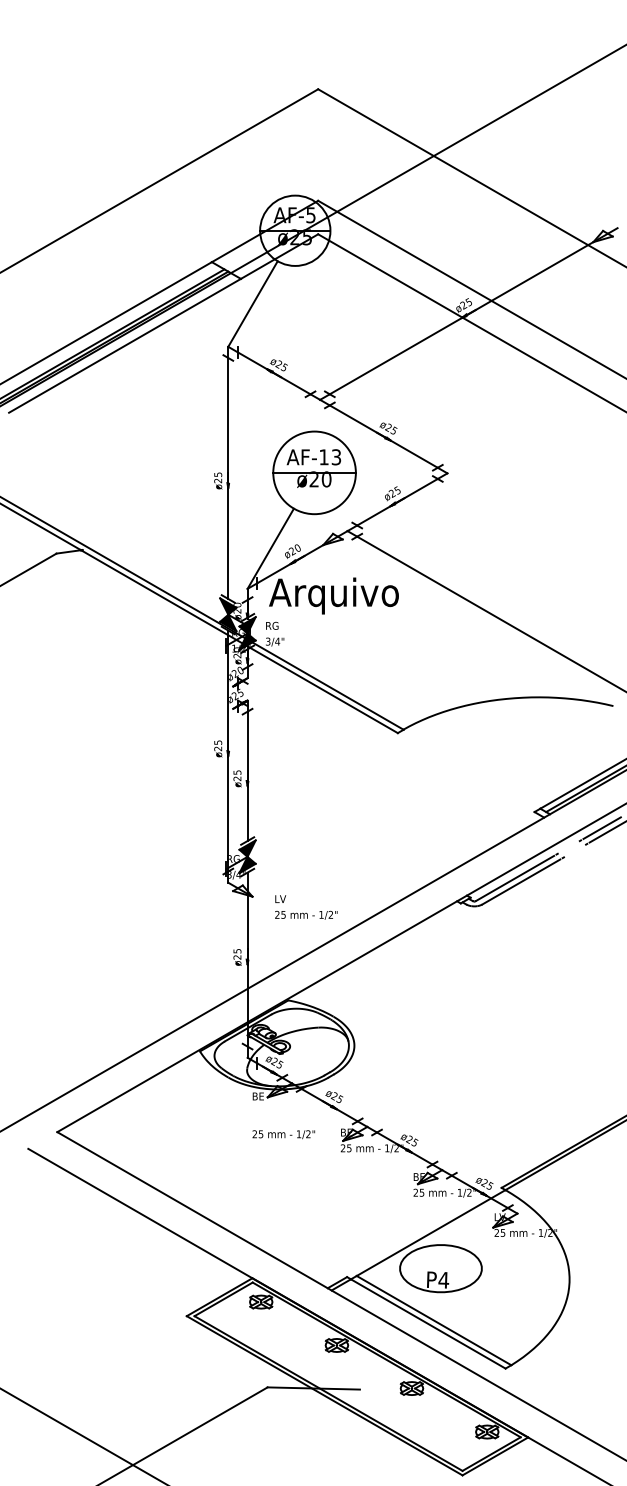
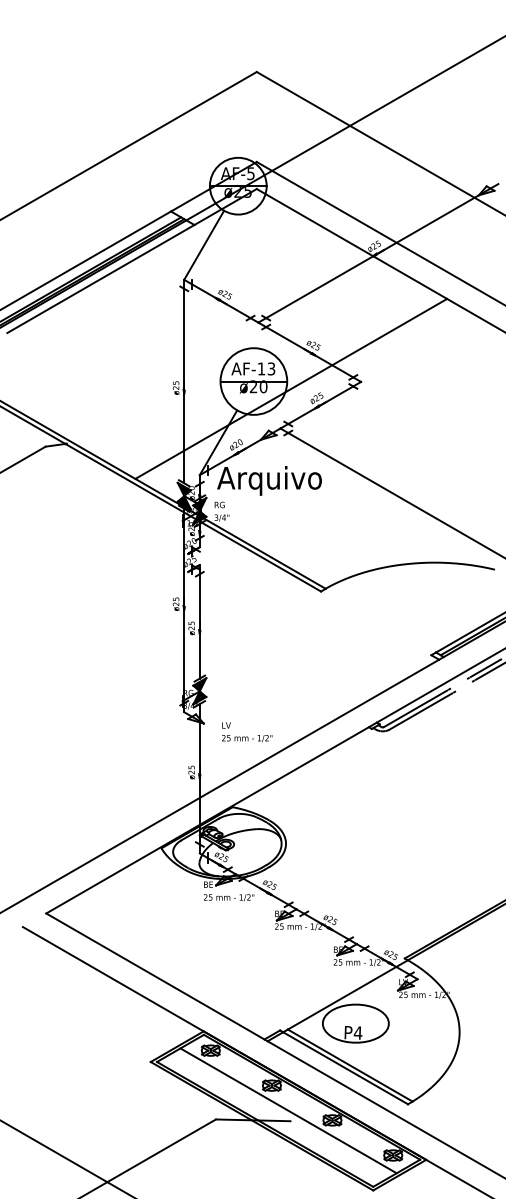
line: (360, 481) -> (290, 388), added
text: (283, 1134) -> (228, 897), moved
line: (357, 1376) -> (288, 1110), added

